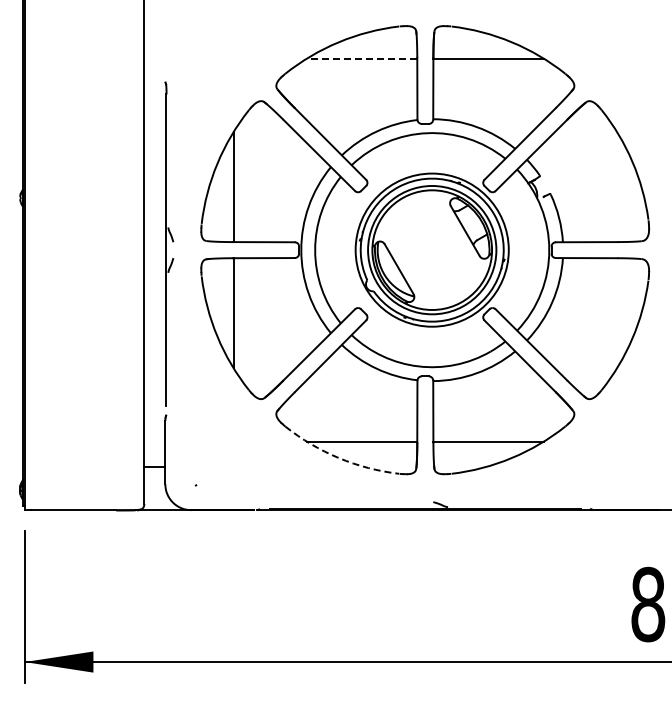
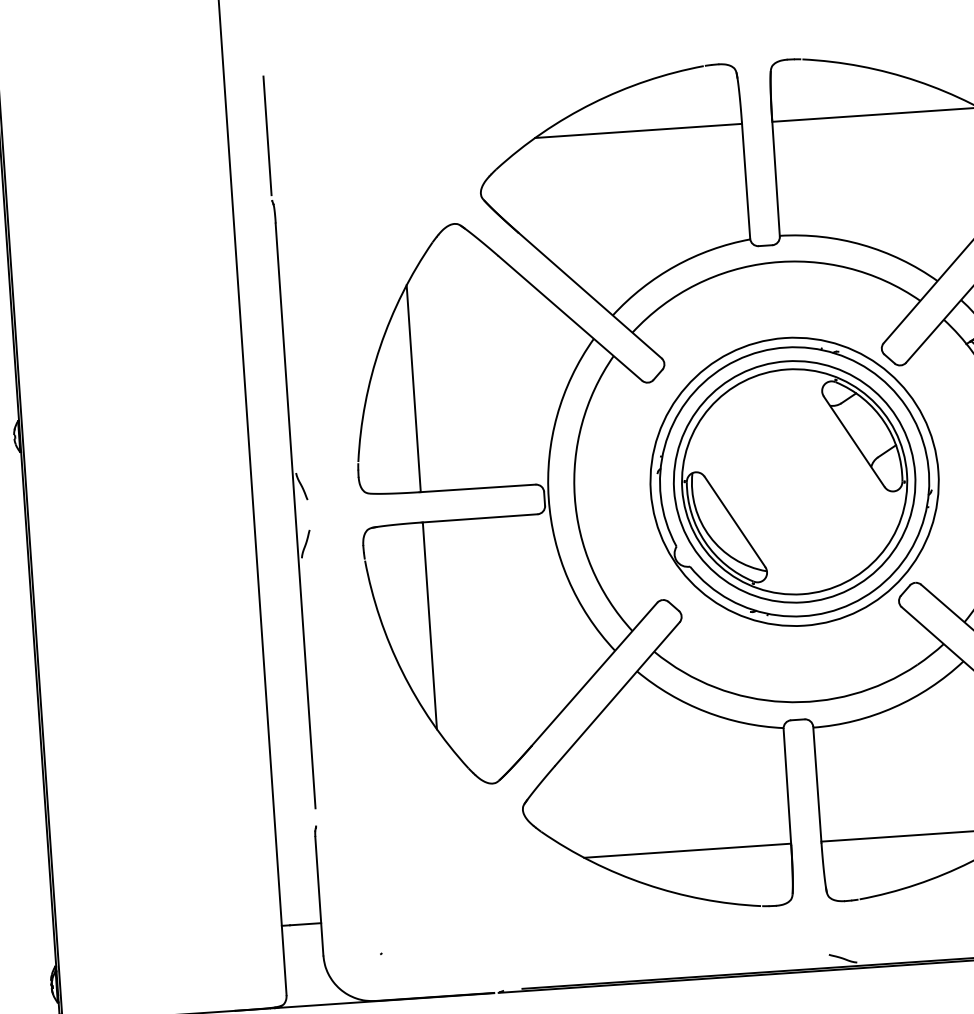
line: (165, 47) -> (267, 135), added
line: (361, 58) -> (637, 131), dashed -> solid
arc: (338, 458) -> (645, 885), dashed -> solid

